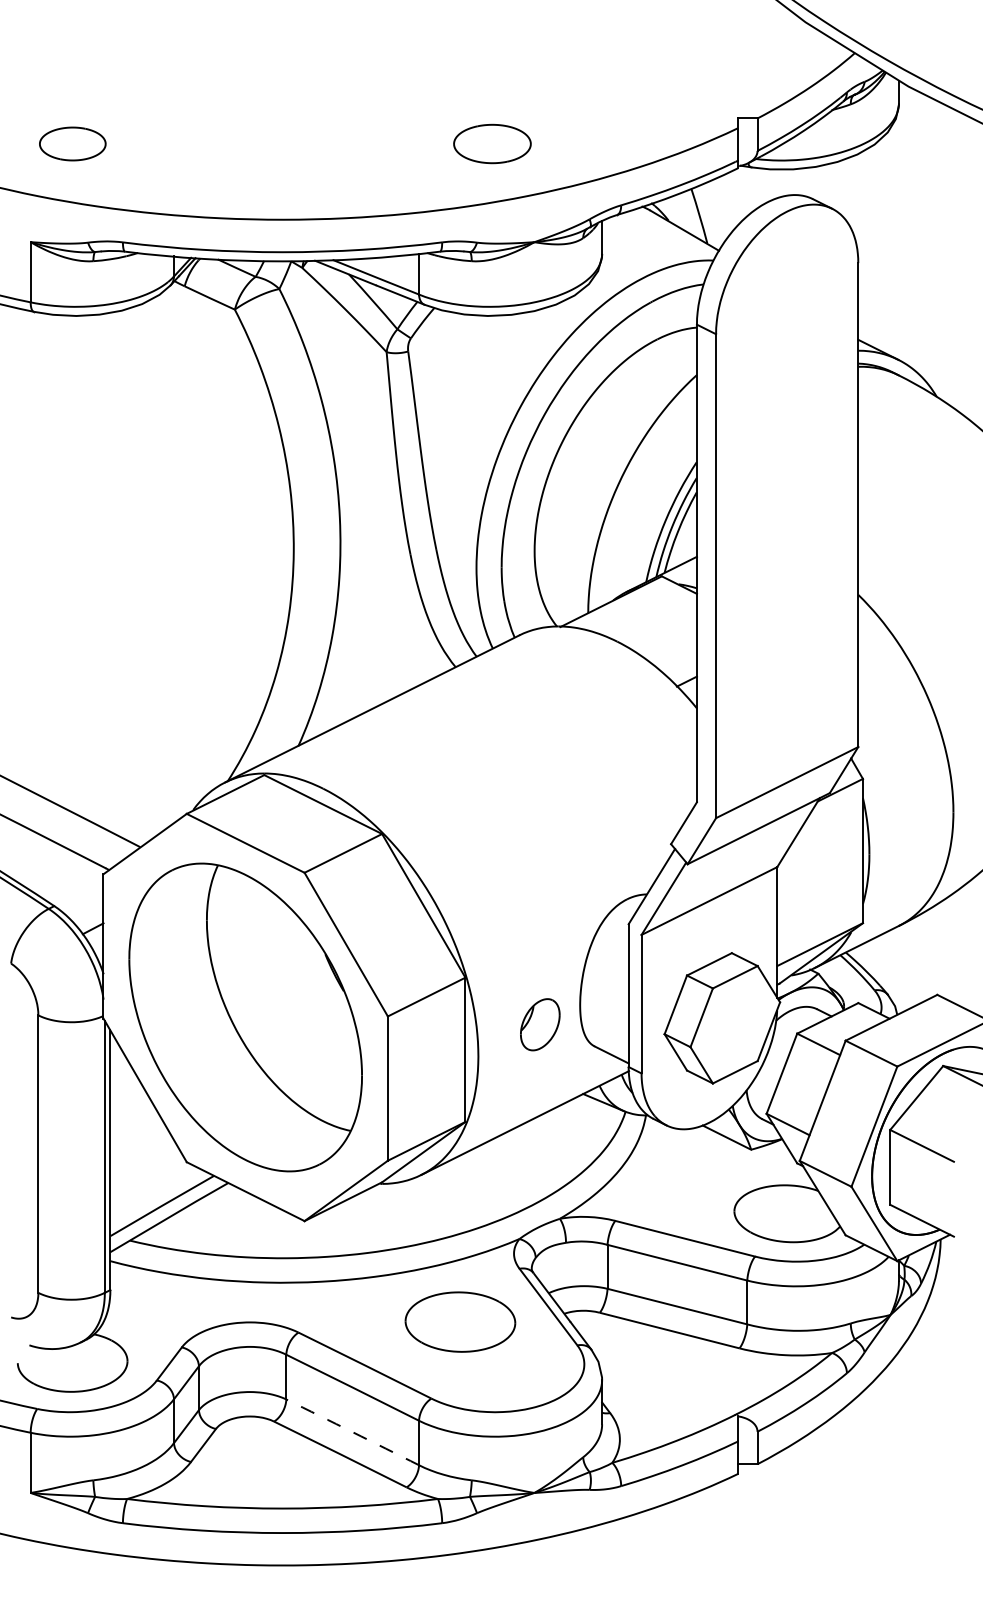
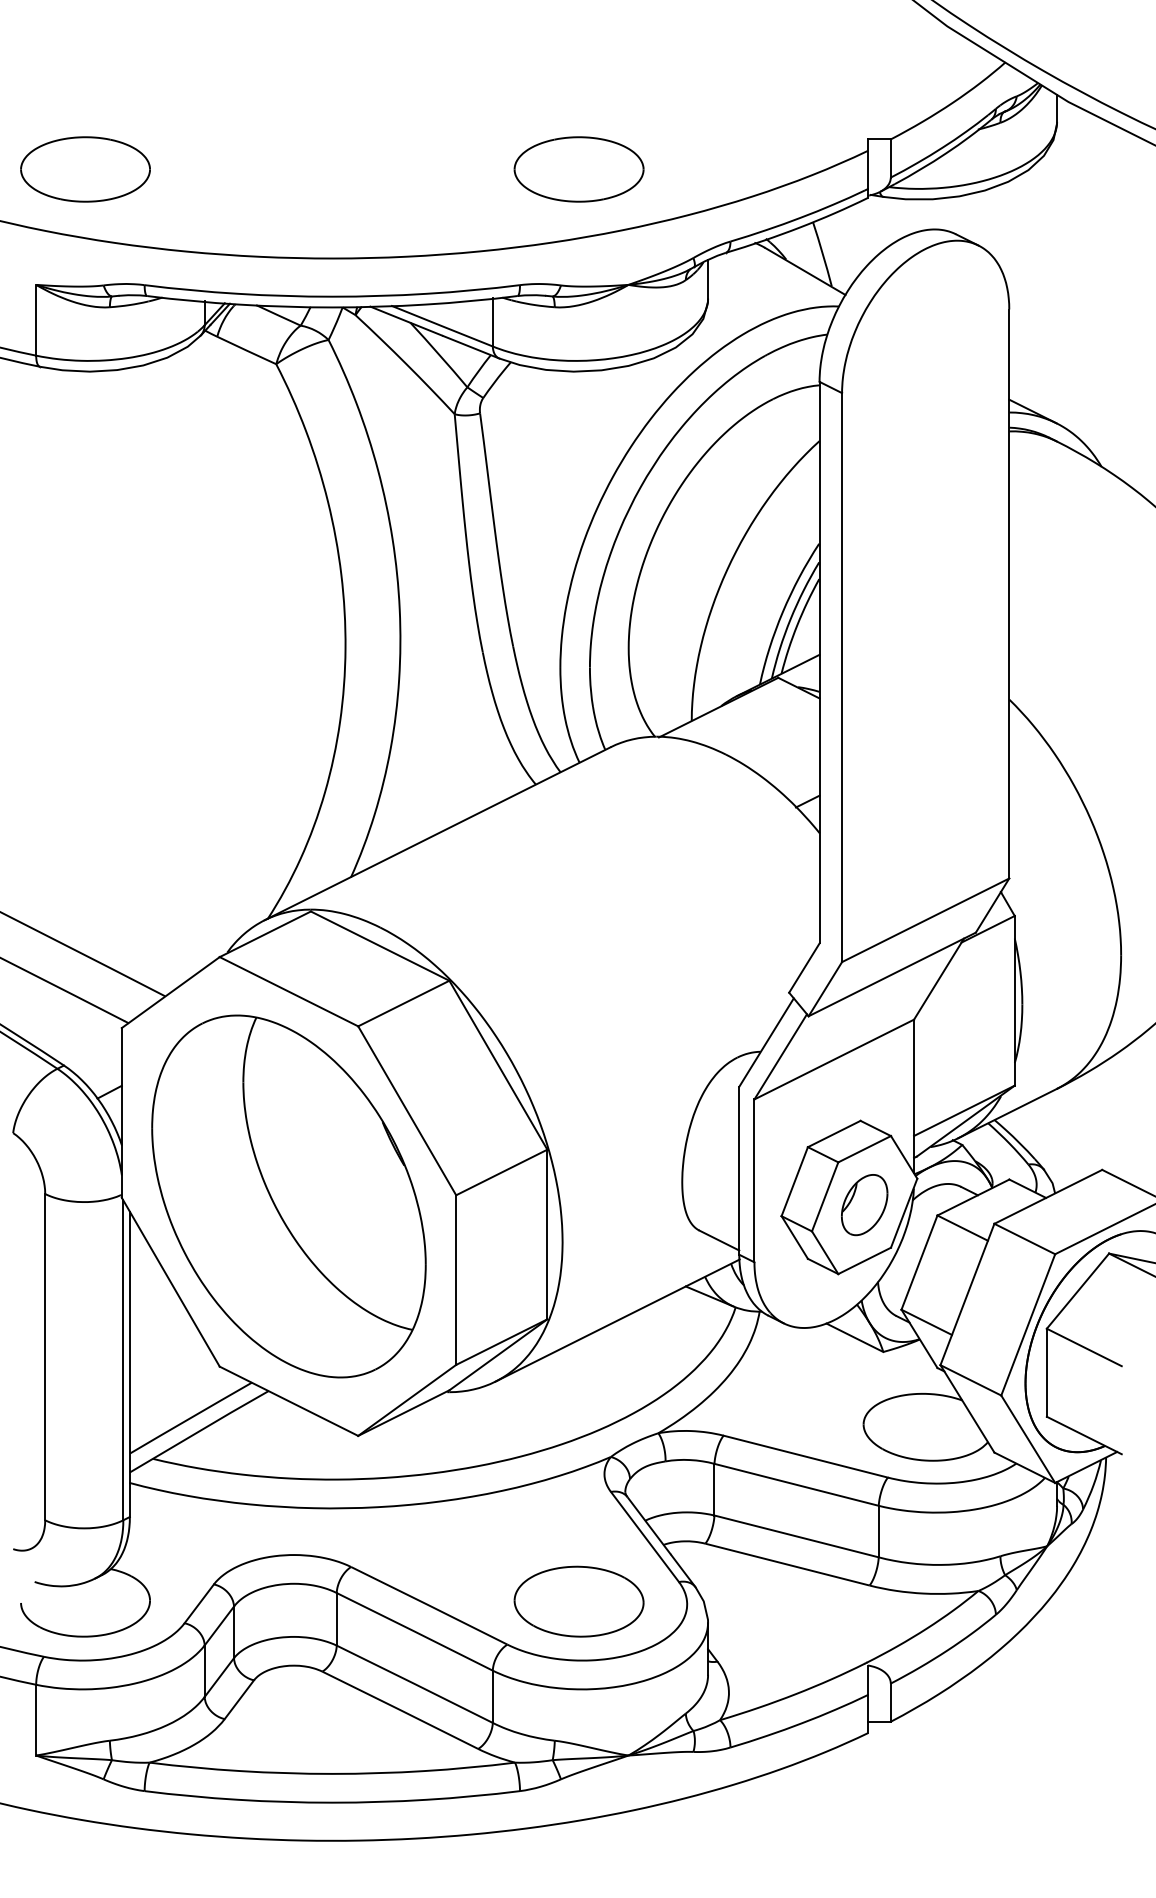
part: (72, 143) -> (85, 168), size x1.67
part: (492, 143) -> (579, 168), size x1.43
part: (540, 1024) -> (864, 1204), moved
part: (460, 1321) -> (579, 1600), moved
arc: (352, 1432) -> (414, 1684), dashed -> solid

